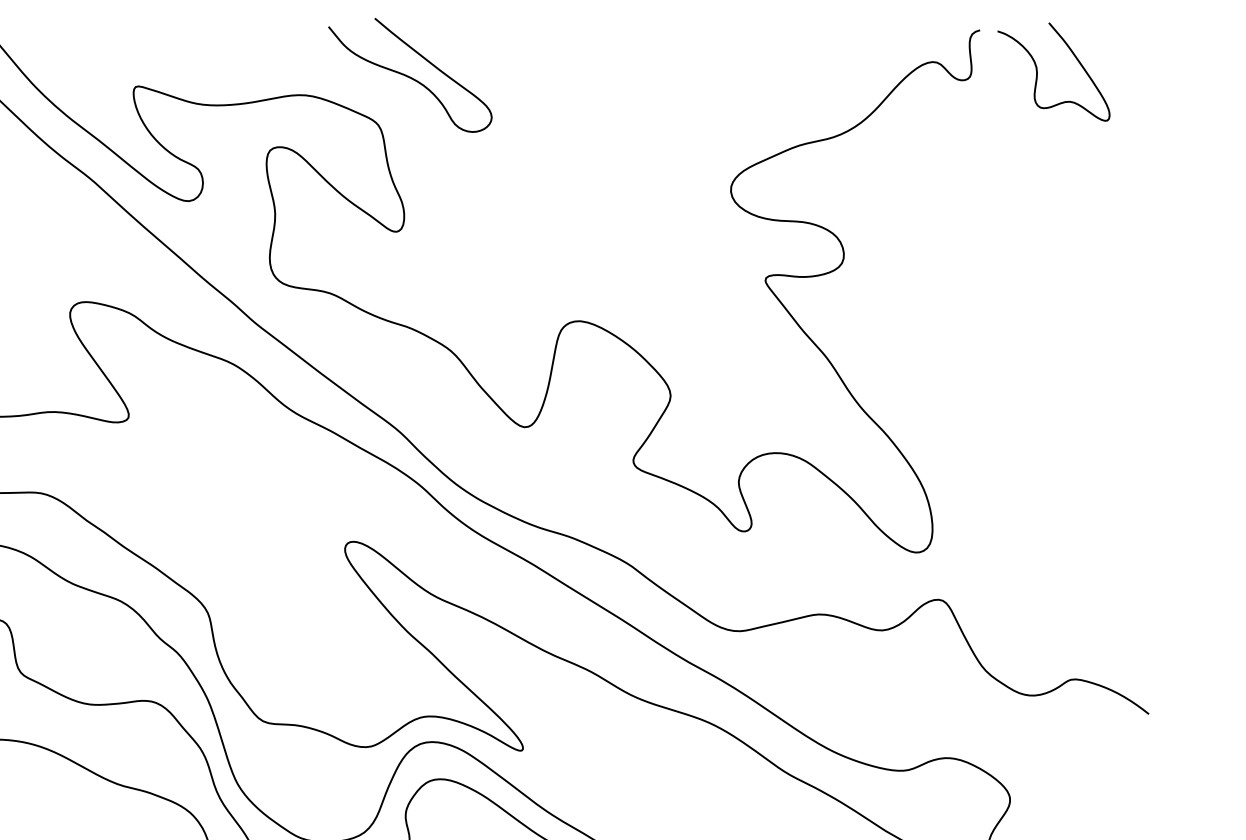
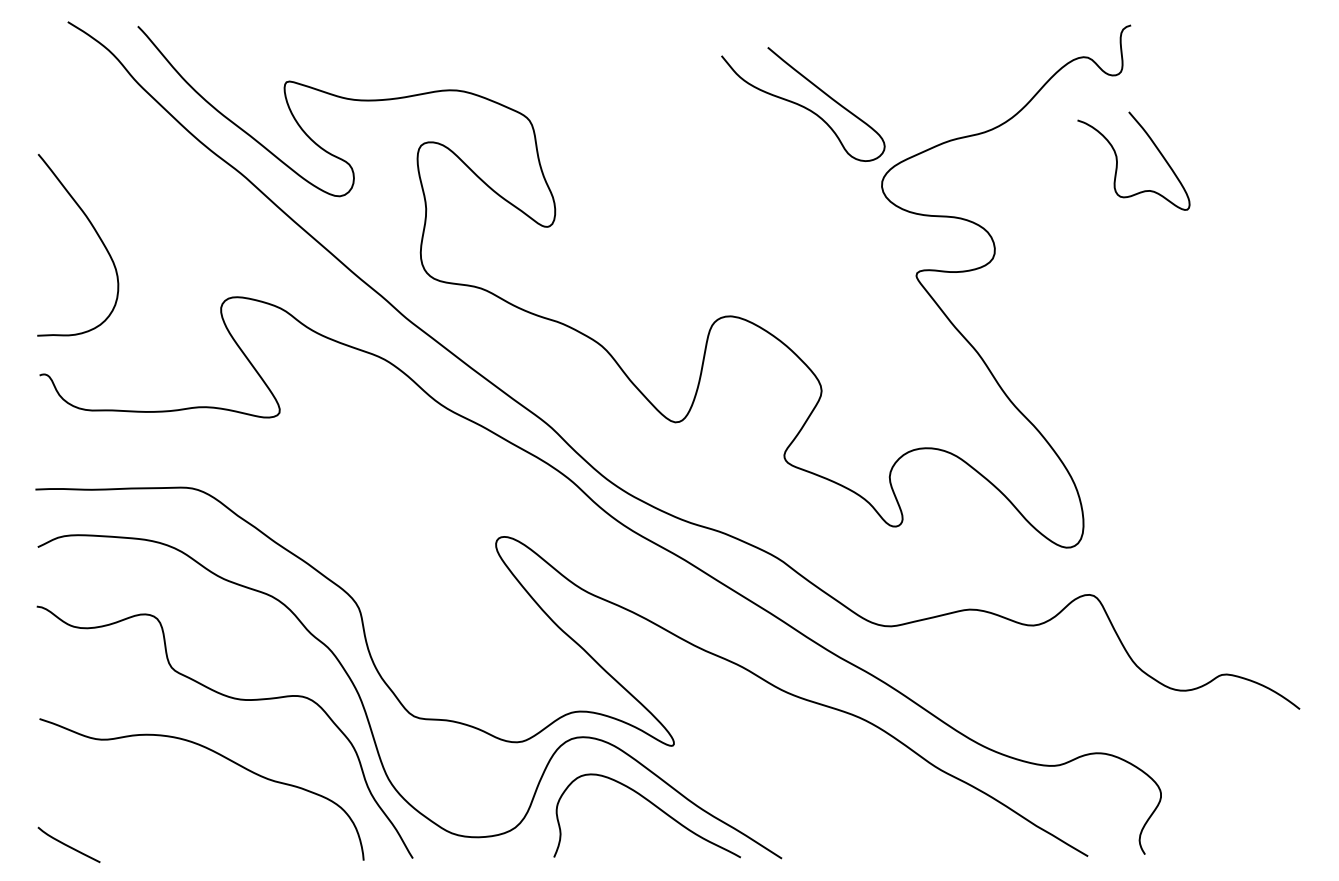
curve: (1037, 71) -> (1117, 160), moved
curve: (410, 76) -> (803, 105), moved

